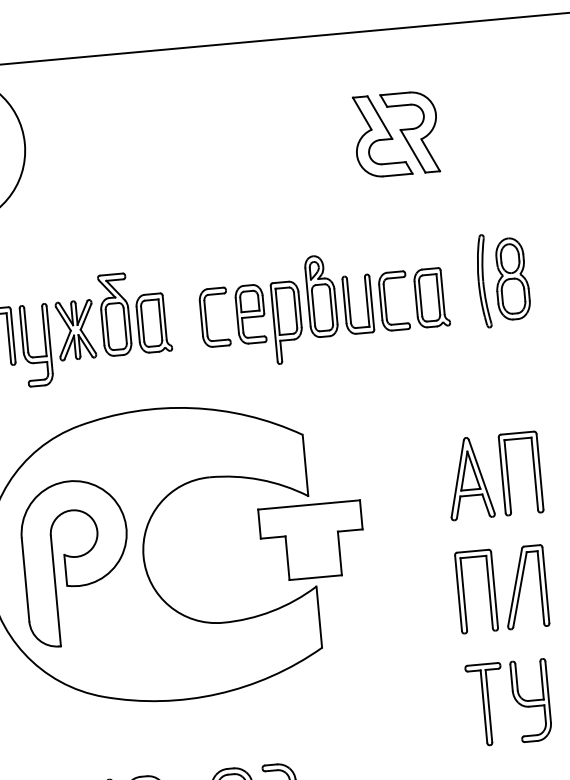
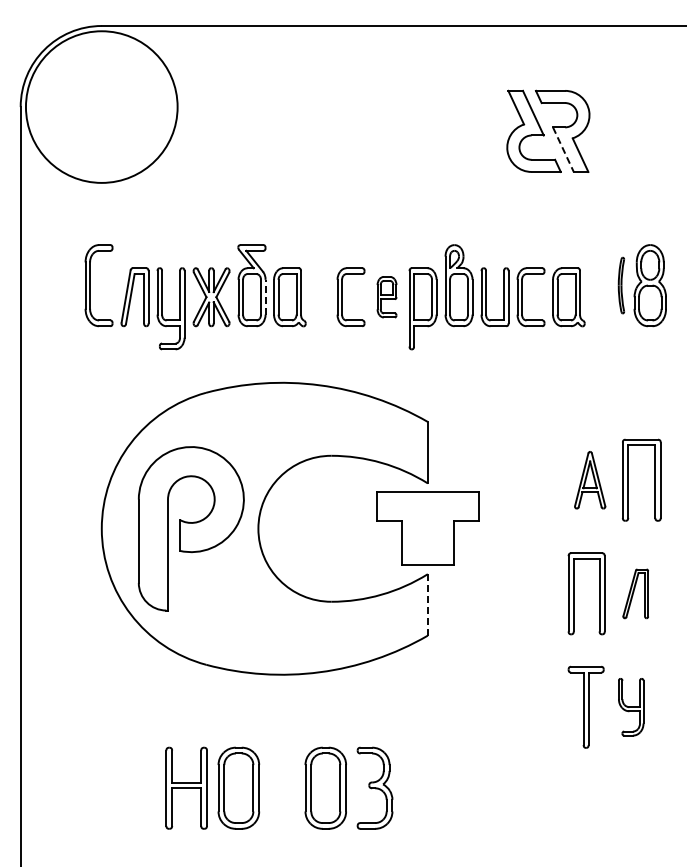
line: (413, 151) -> (563, 149), solid -> dashed
part: (483, 281) -> (621, 285), size x0.6
part: (250, 313) -> (386, 296), size x0.7
line: (129, 324) -> (265, 296), solid -> dashed
part: (468, 477) -> (589, 479), size x0.7
part: (525, 586) -> (635, 593), size x0.6
line: (318, 616) -> (427, 604), solid -> dashed
part: (530, 699) -> (630, 706), size x0.7

